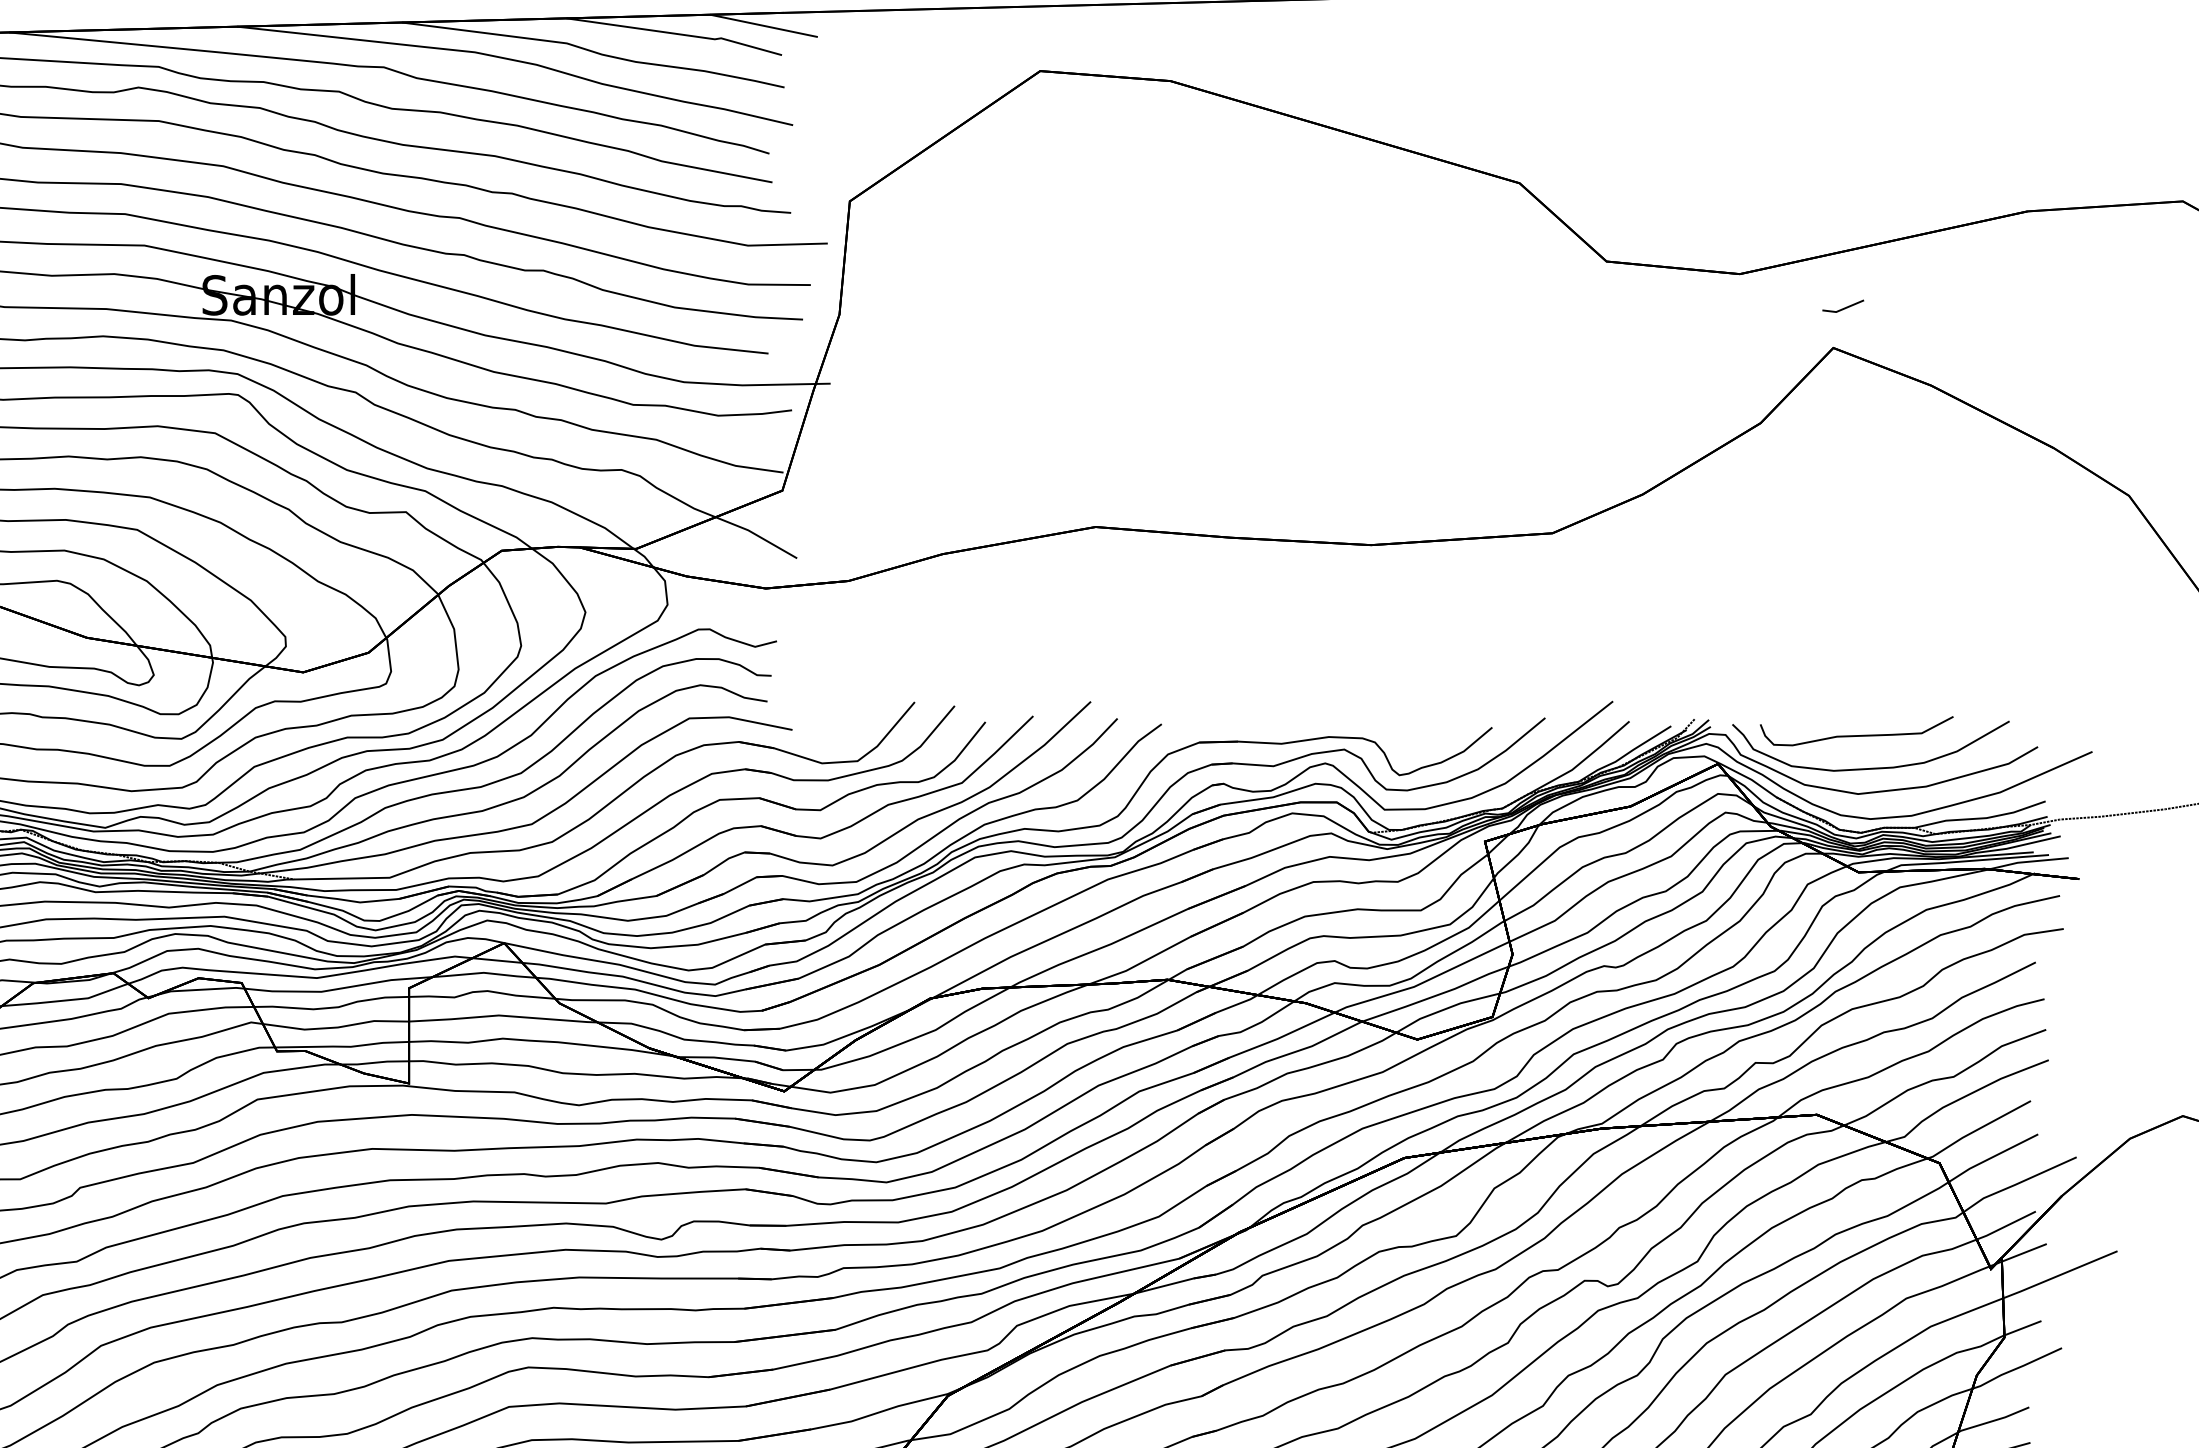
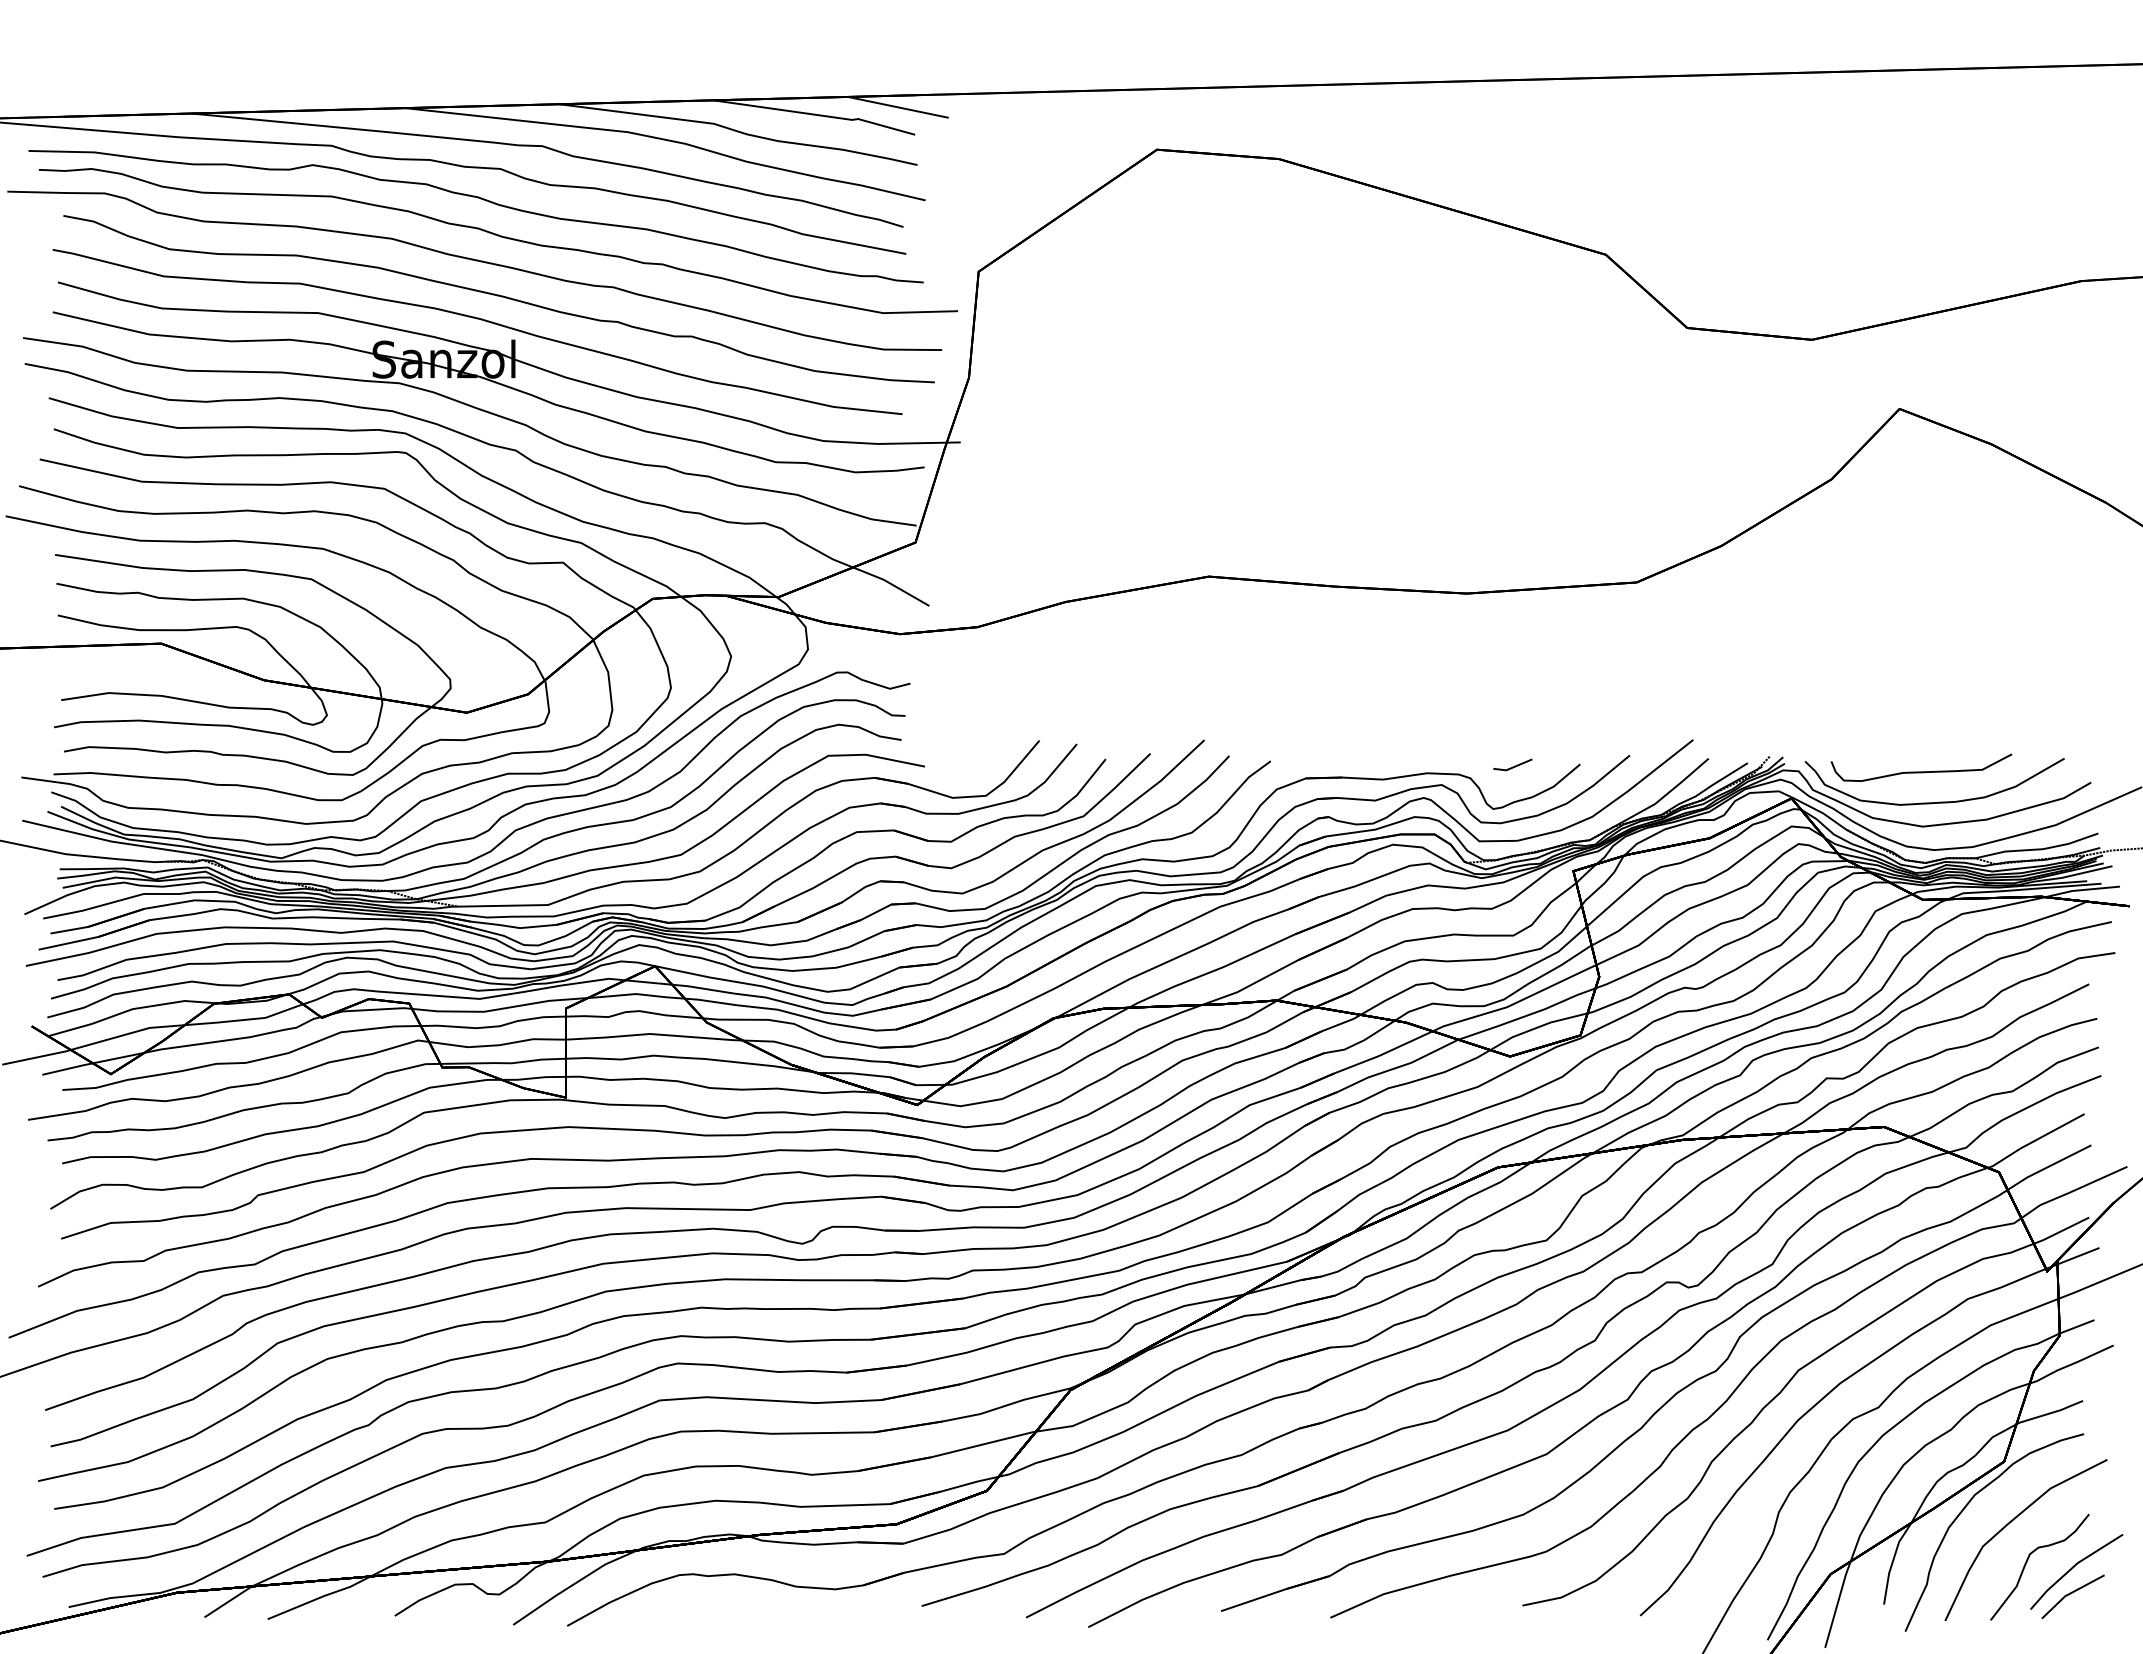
part: (1842, 305) -> (1512, 764), moved

